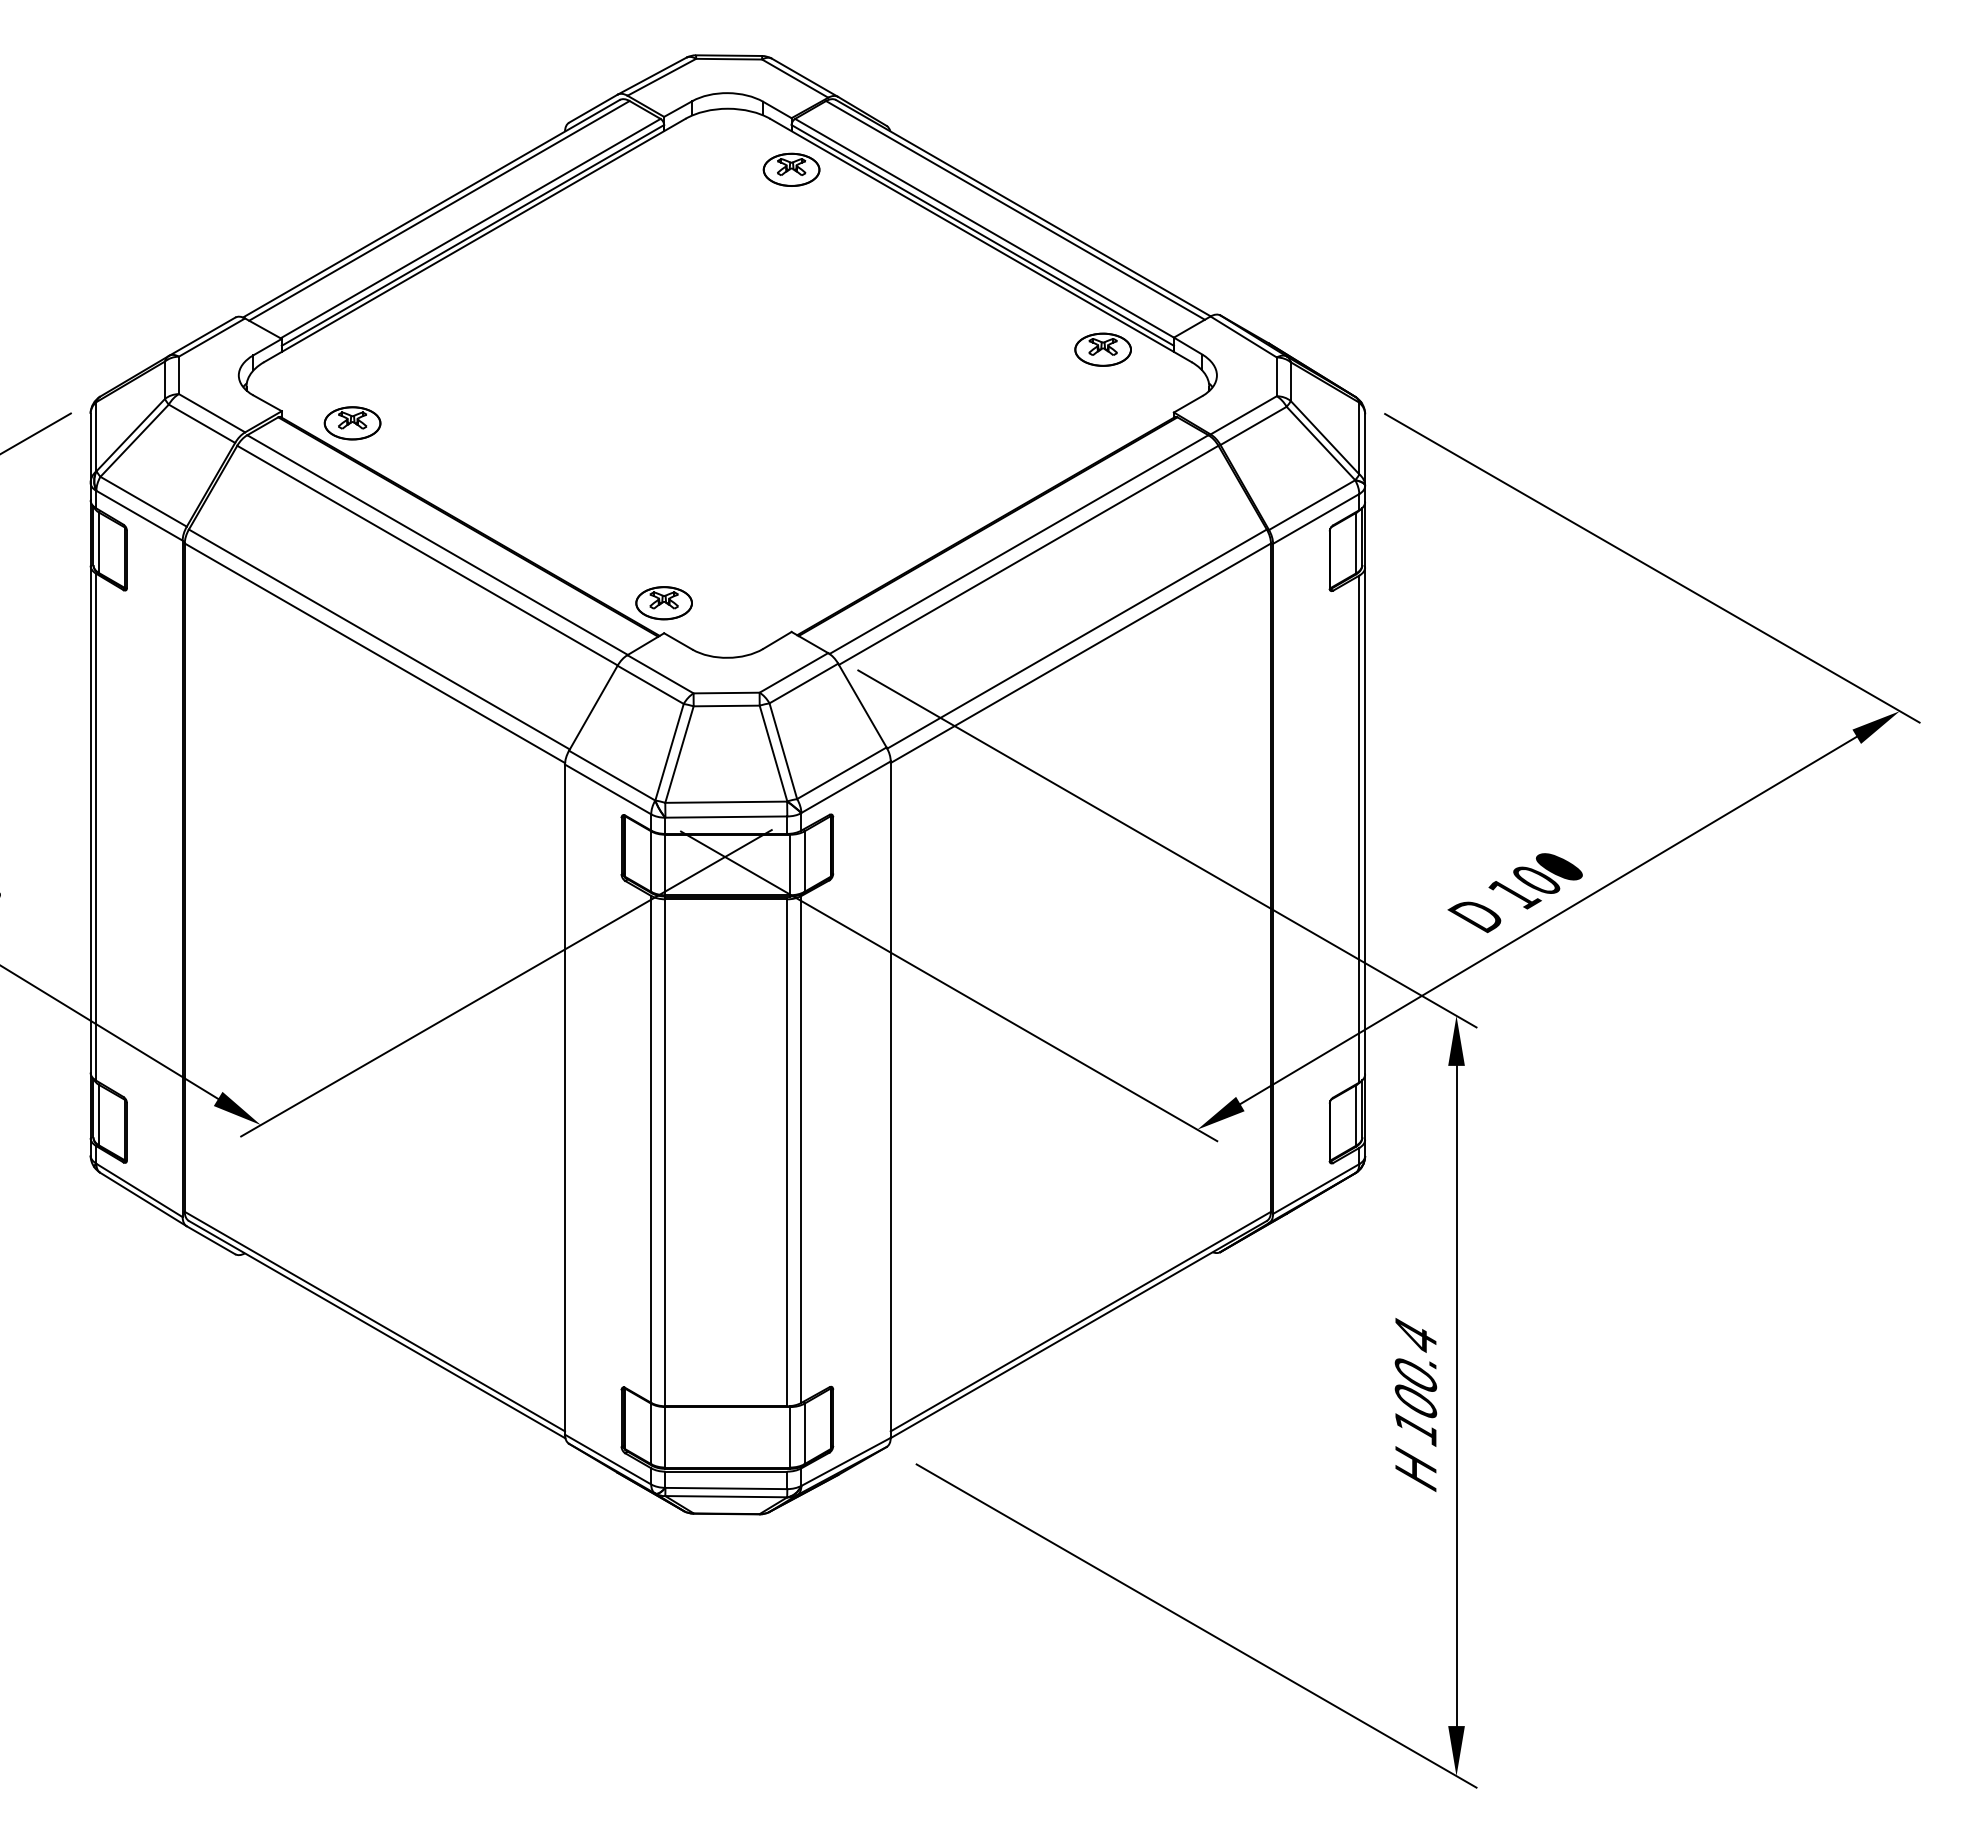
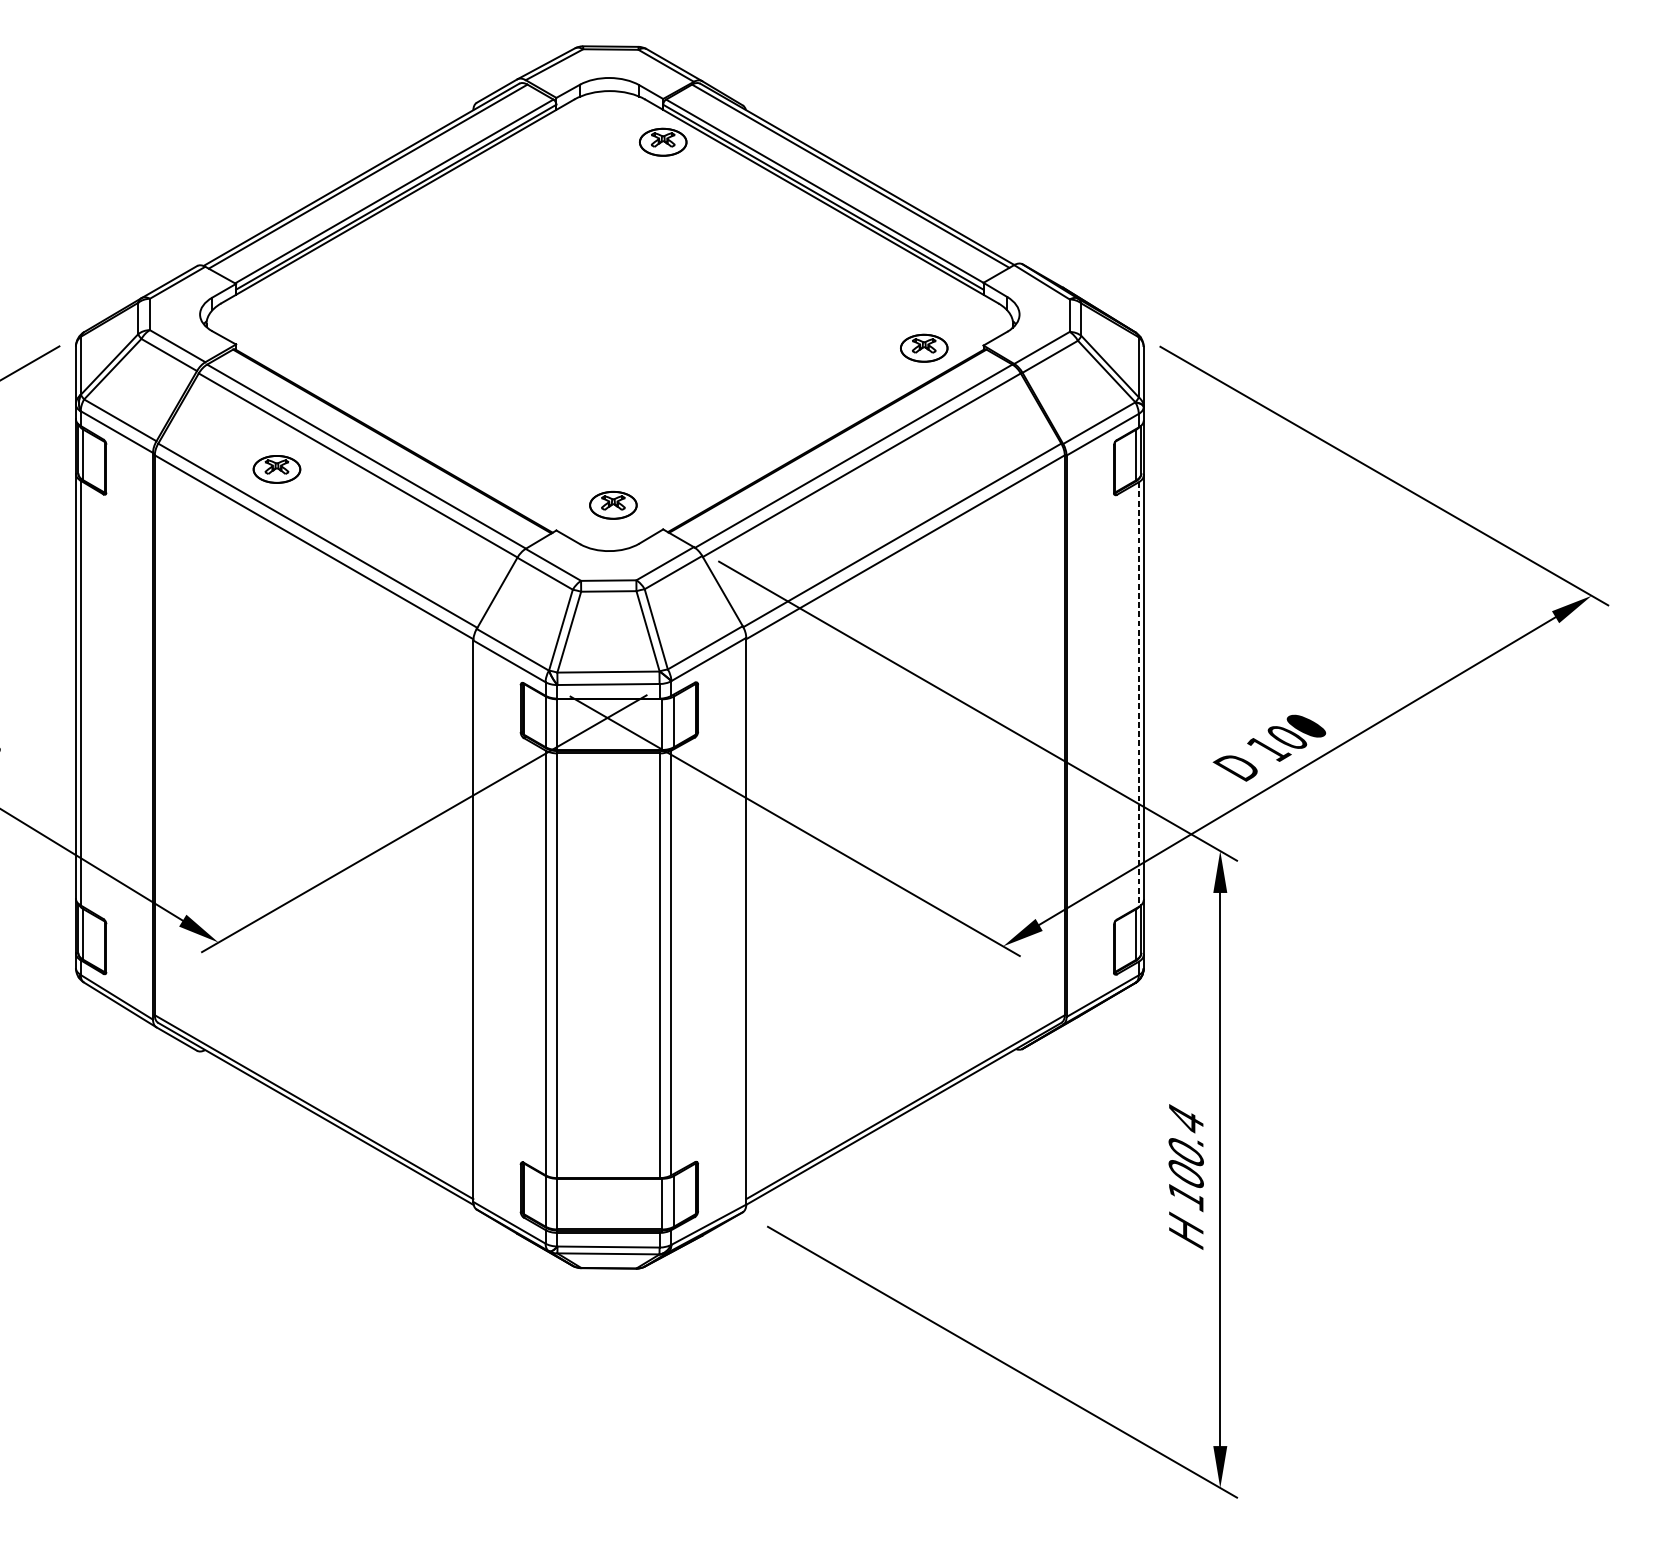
part: (1102, 349) -> (923, 348), moved
part: (352, 423) -> (276, 469), moved
part: (663, 603) -> (612, 505), moved
line: (1359, 829) -> (1138, 694), solid -> dashed

